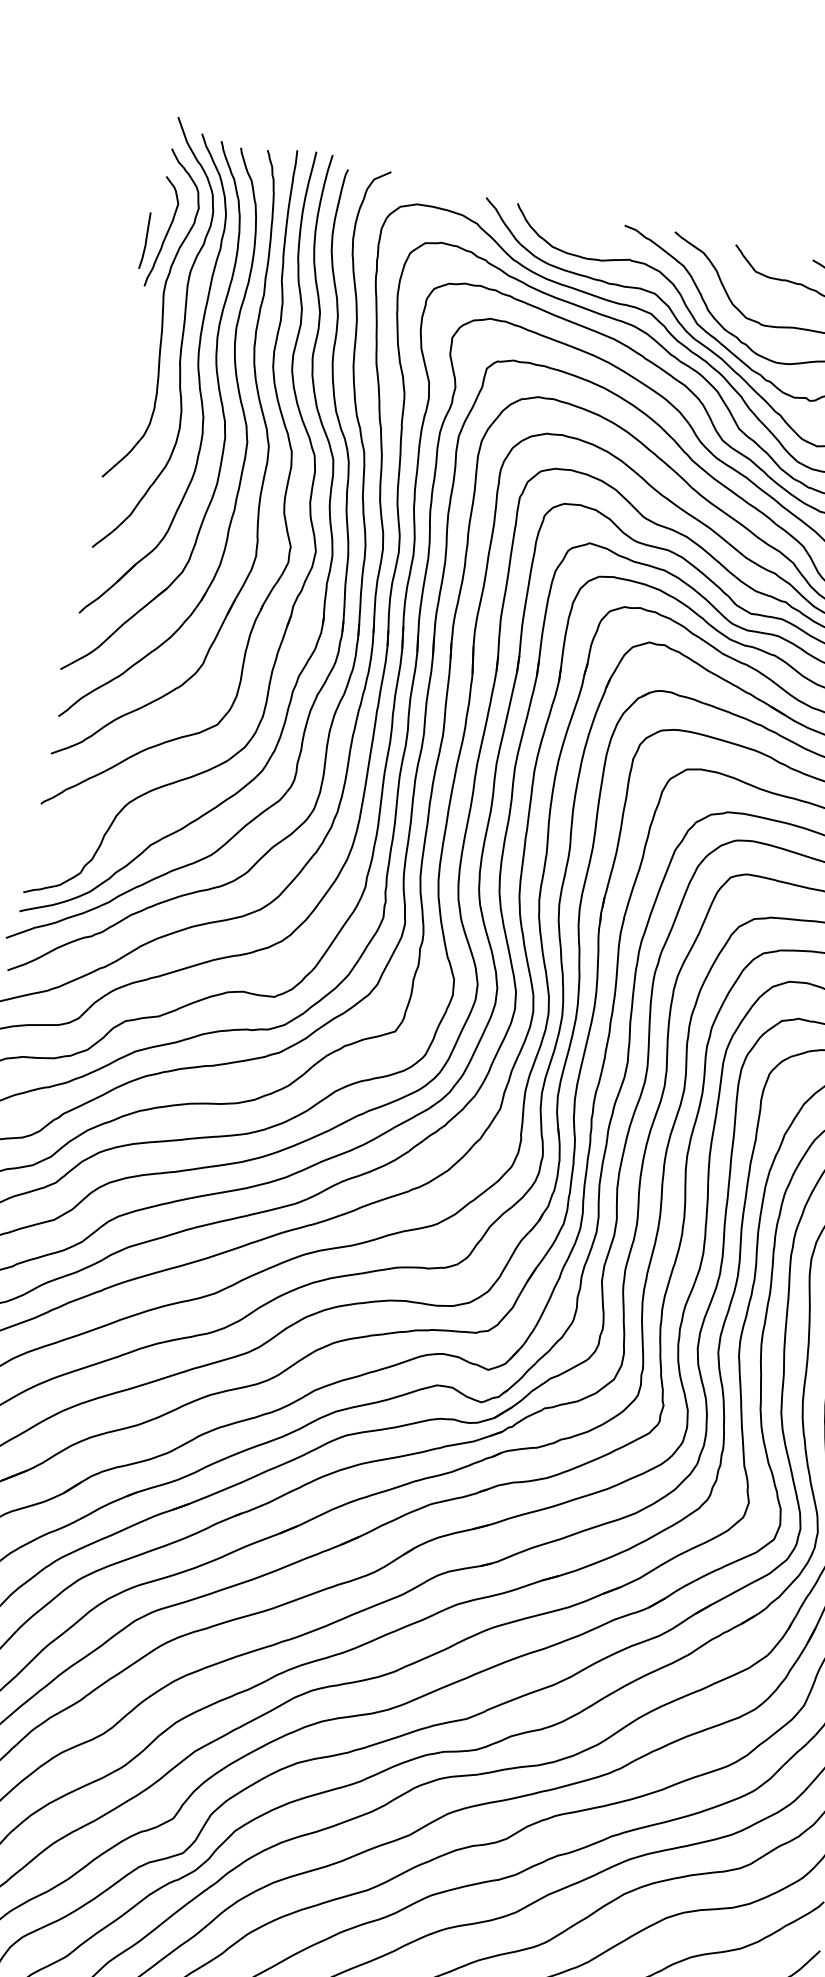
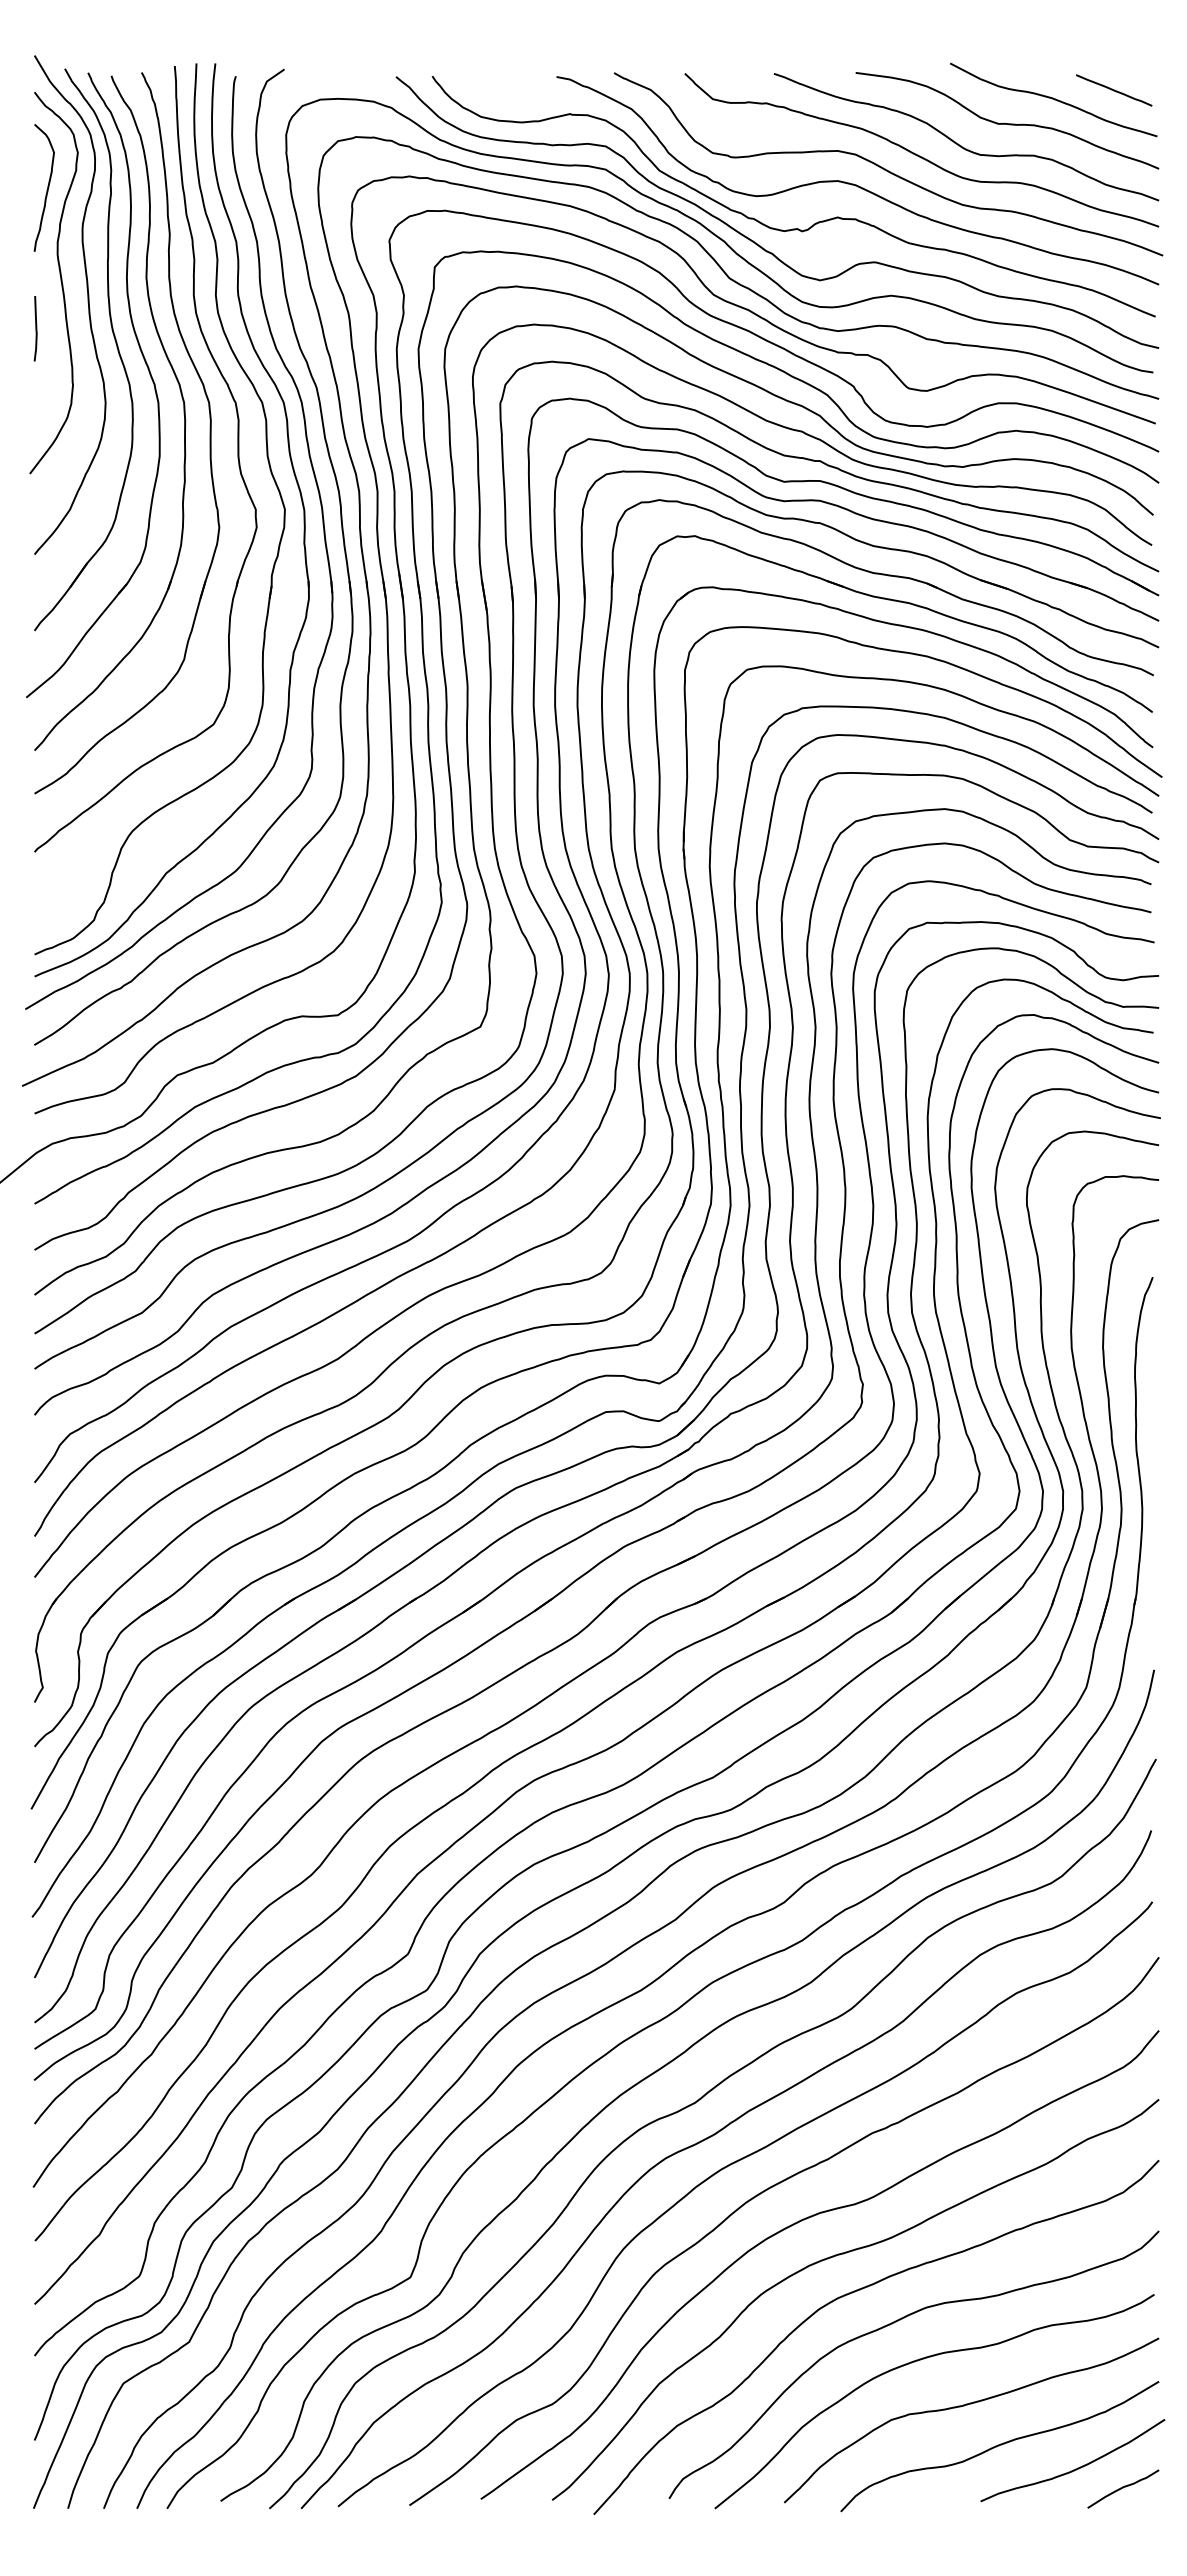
line: (145, 240) -> (35, 328), moved

